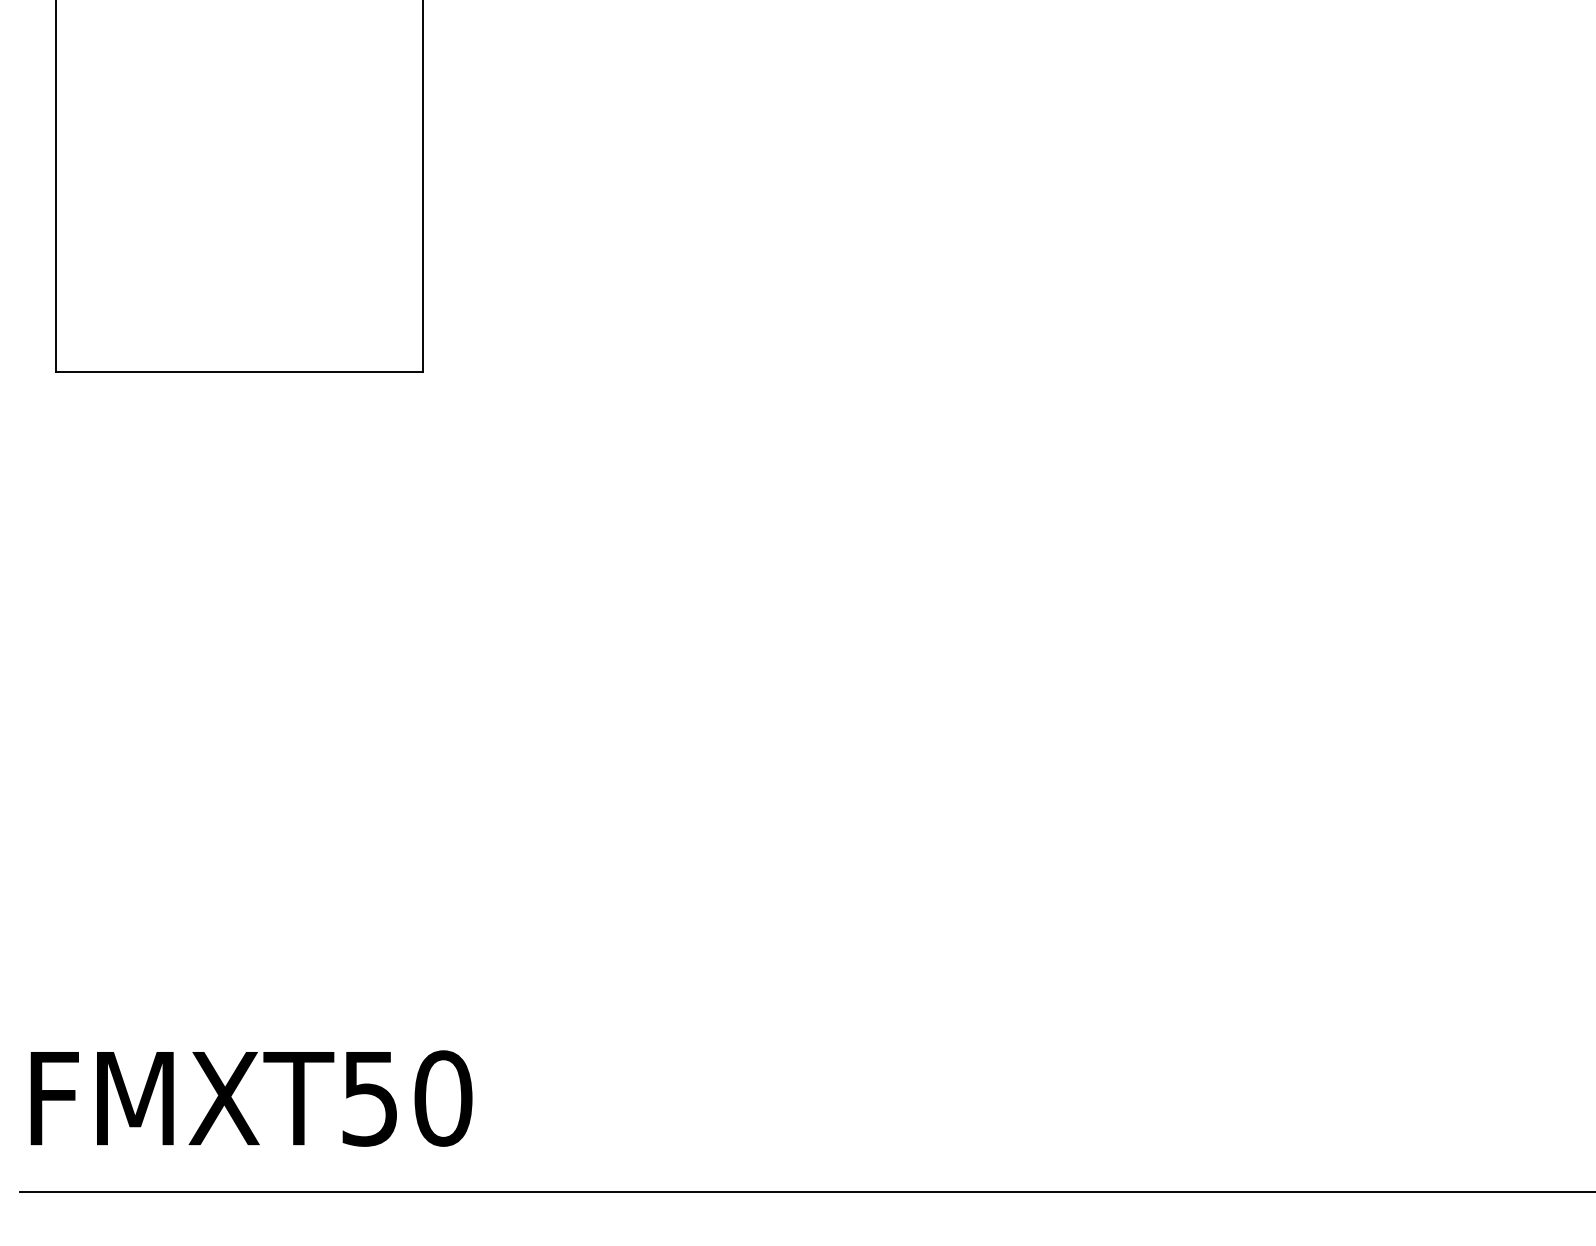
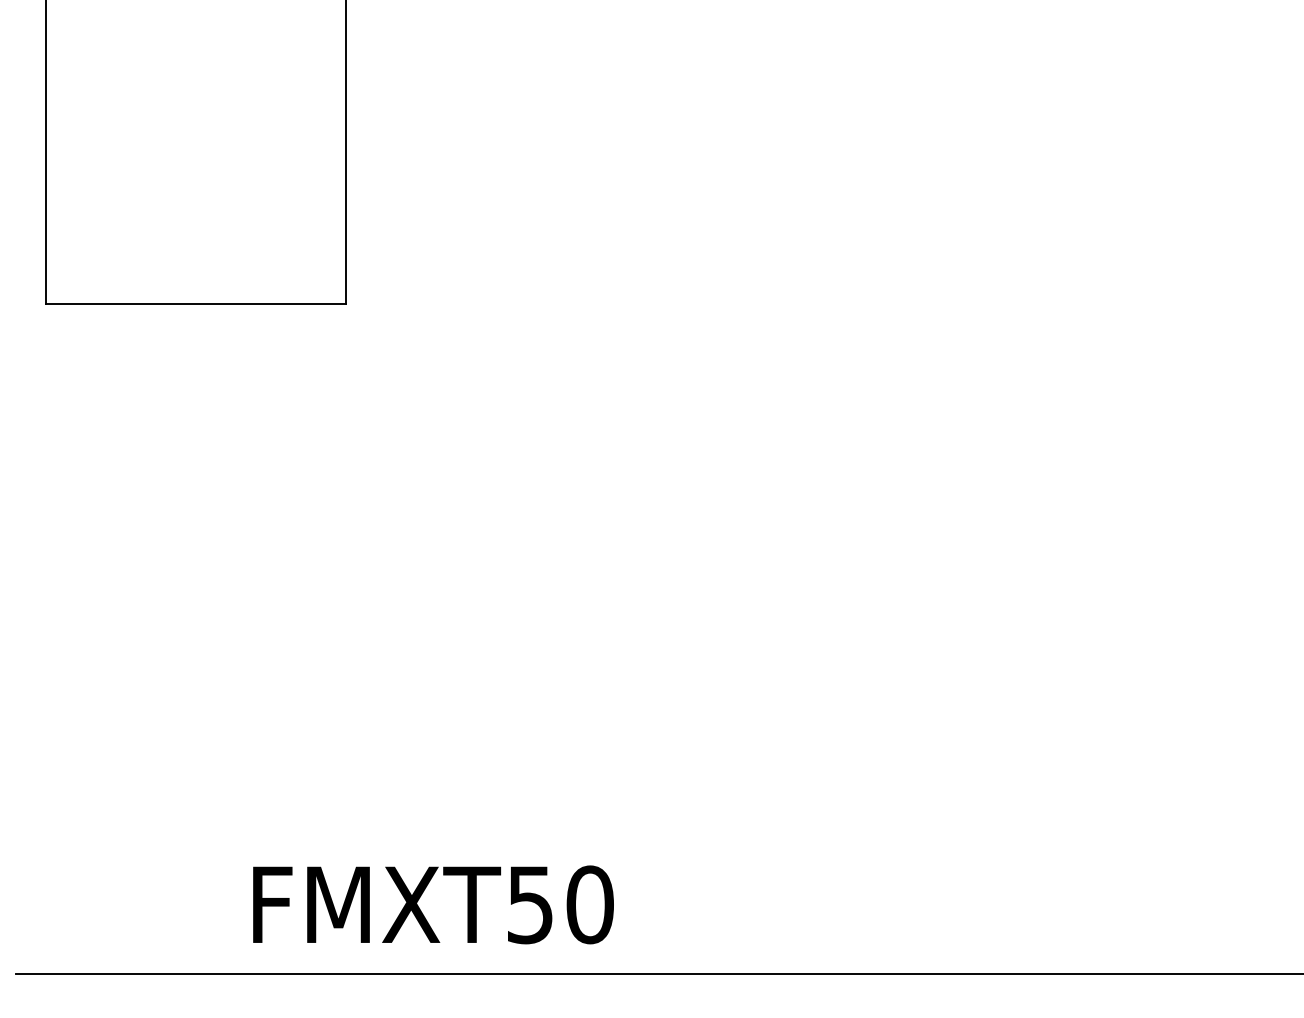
text: (251, 1098) -> (433, 904), moved

